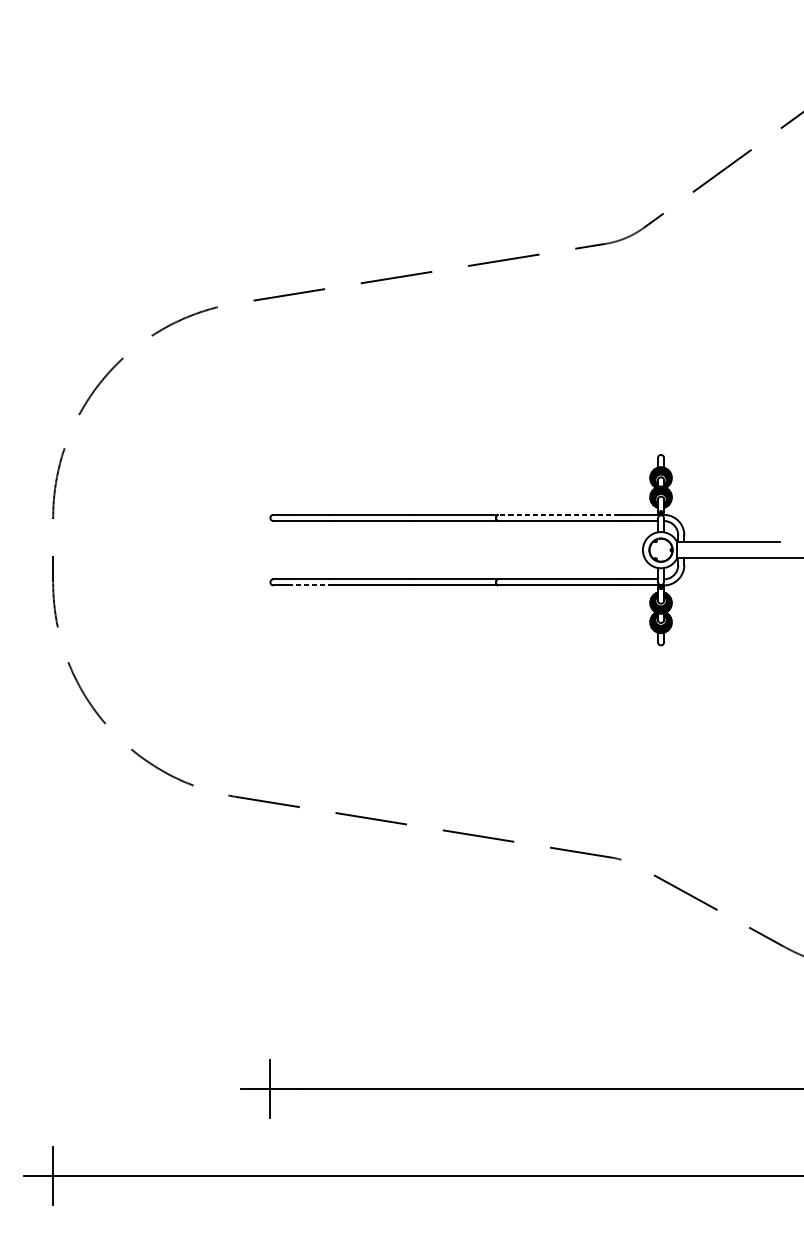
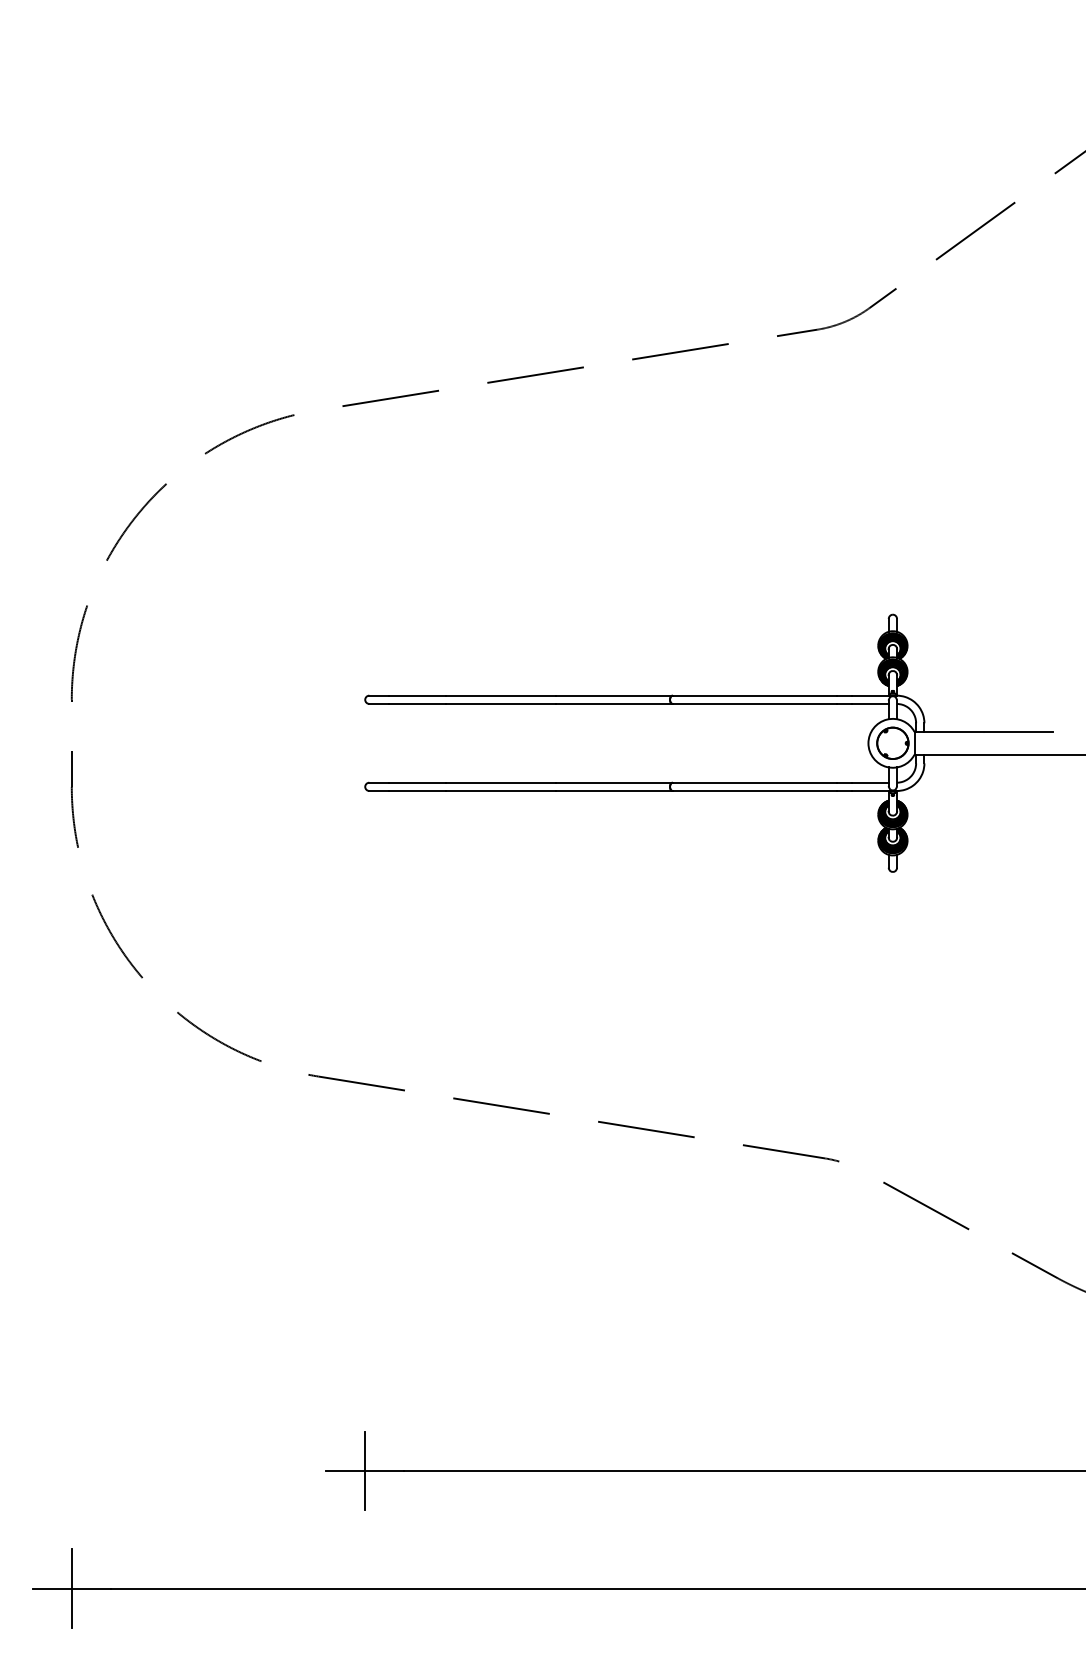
line: (558, 514) -> (754, 695), dashed -> solid
line: (309, 585) -> (417, 791), dashed -> solid

